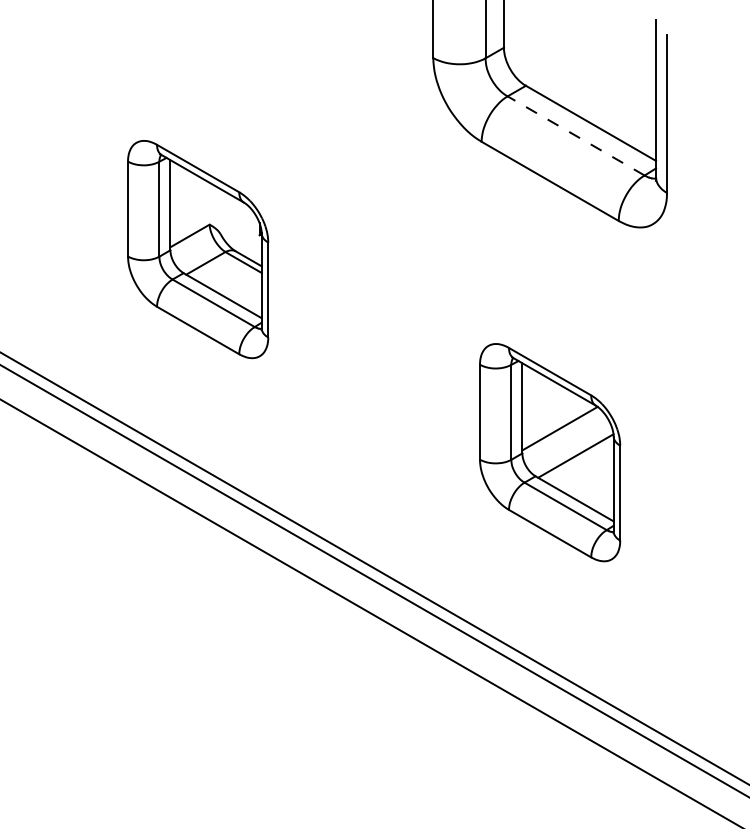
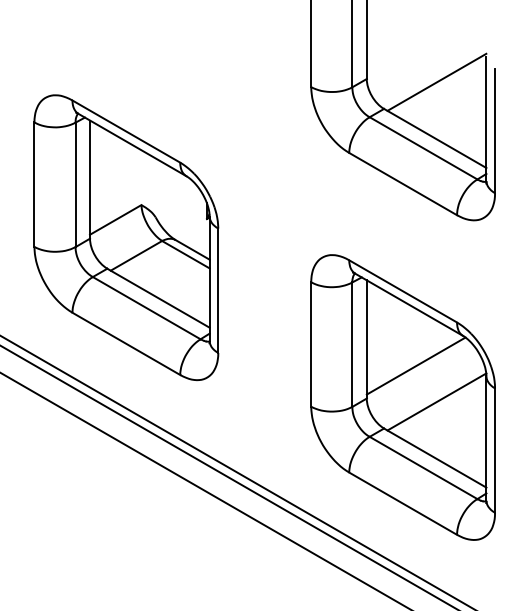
line: (592, 51) -> (436, 81), added
line: (575, 135) -> (423, 148), dashed -> solid
part: (197, 249) -> (125, 237), size x1.67
part: (549, 452) -> (402, 397), size x1.67

